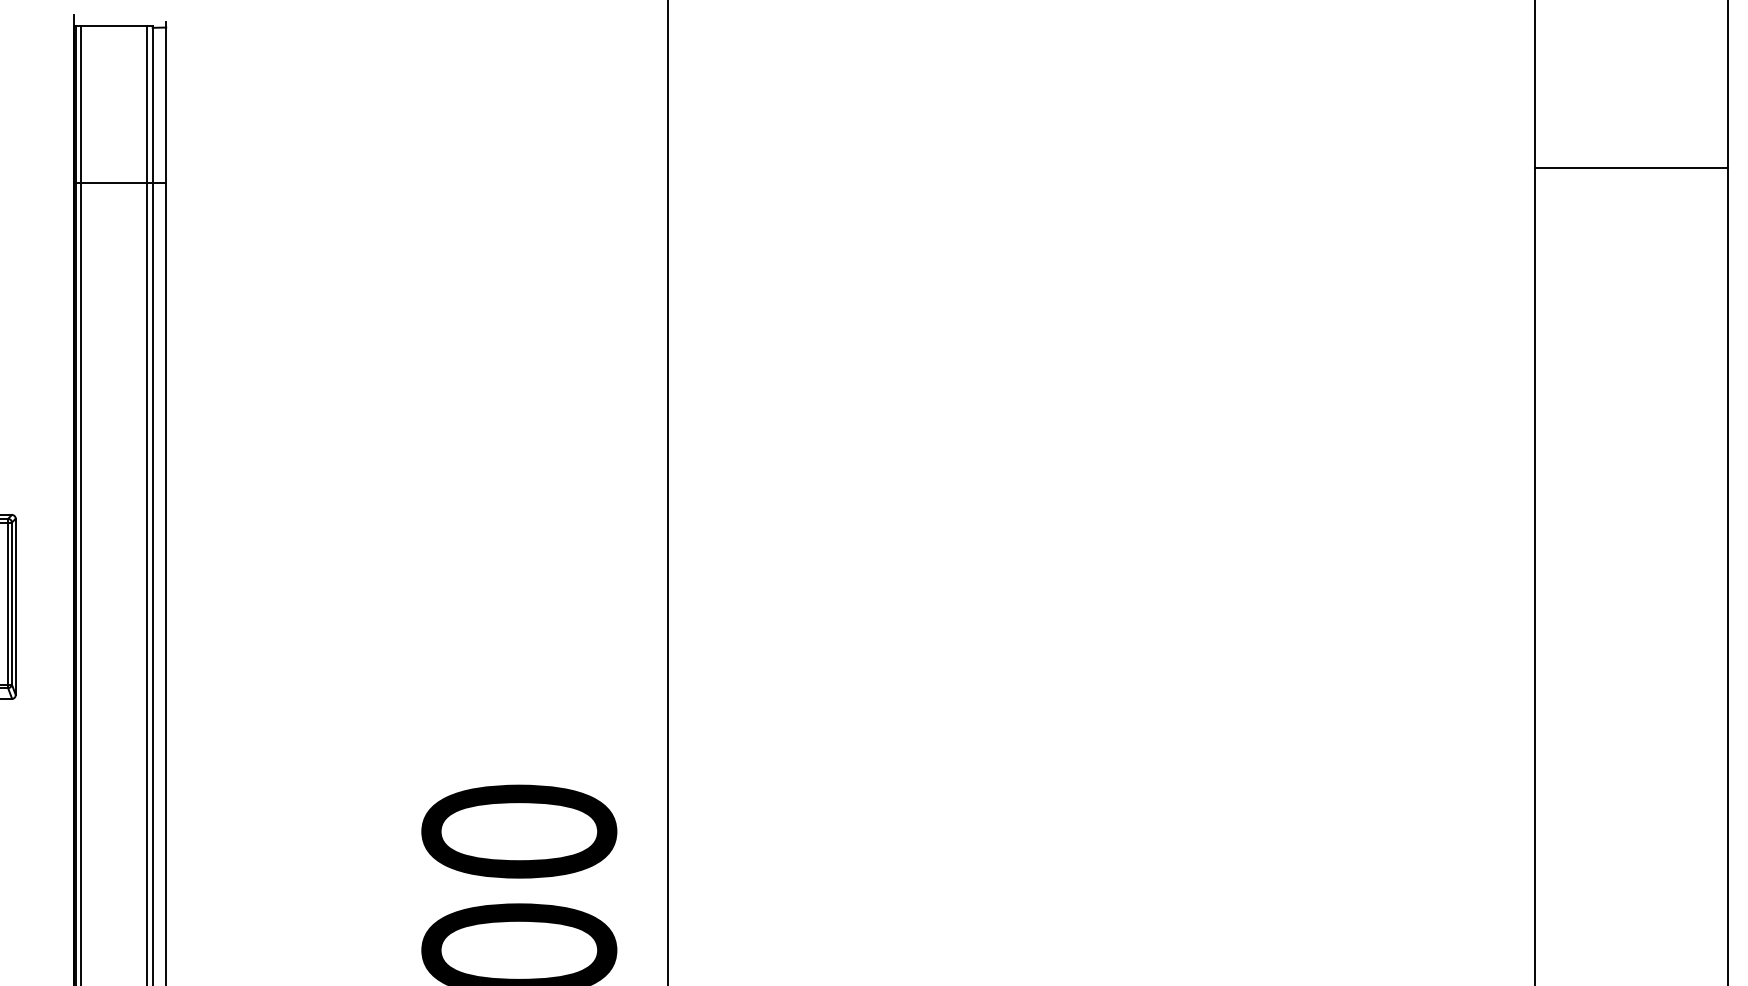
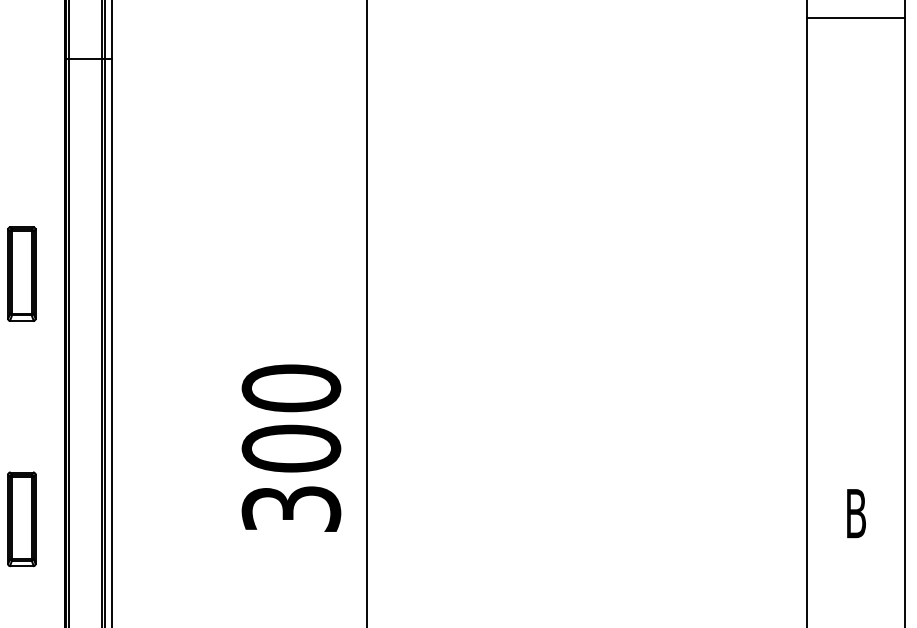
line: (1631, 168) -> (856, 18), moved

